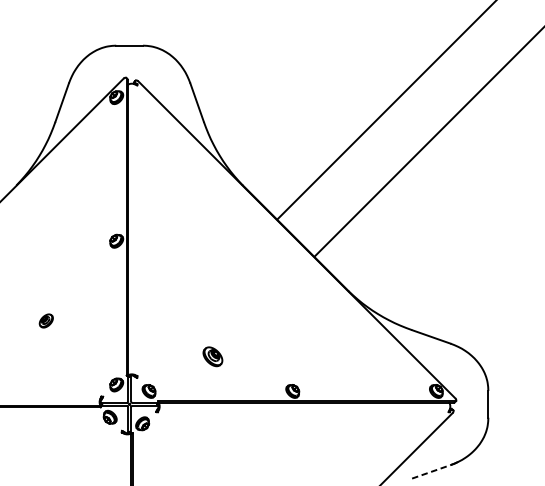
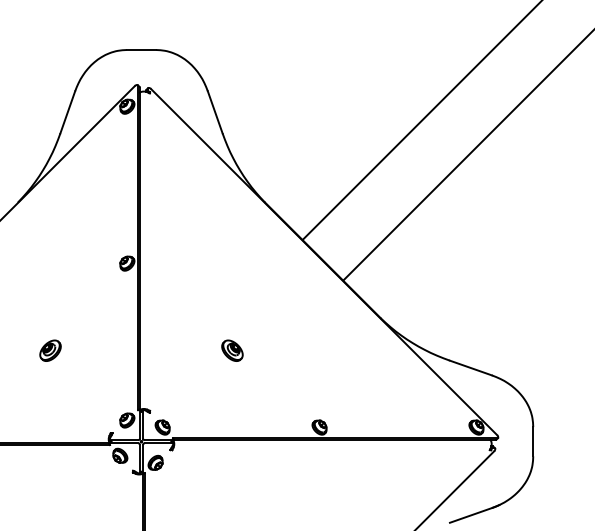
part: (46, 320) -> (50, 350), size x1.43
part: (212, 356) -> (232, 350), moved
line: (431, 471) -> (471, 515), dashed -> solid

